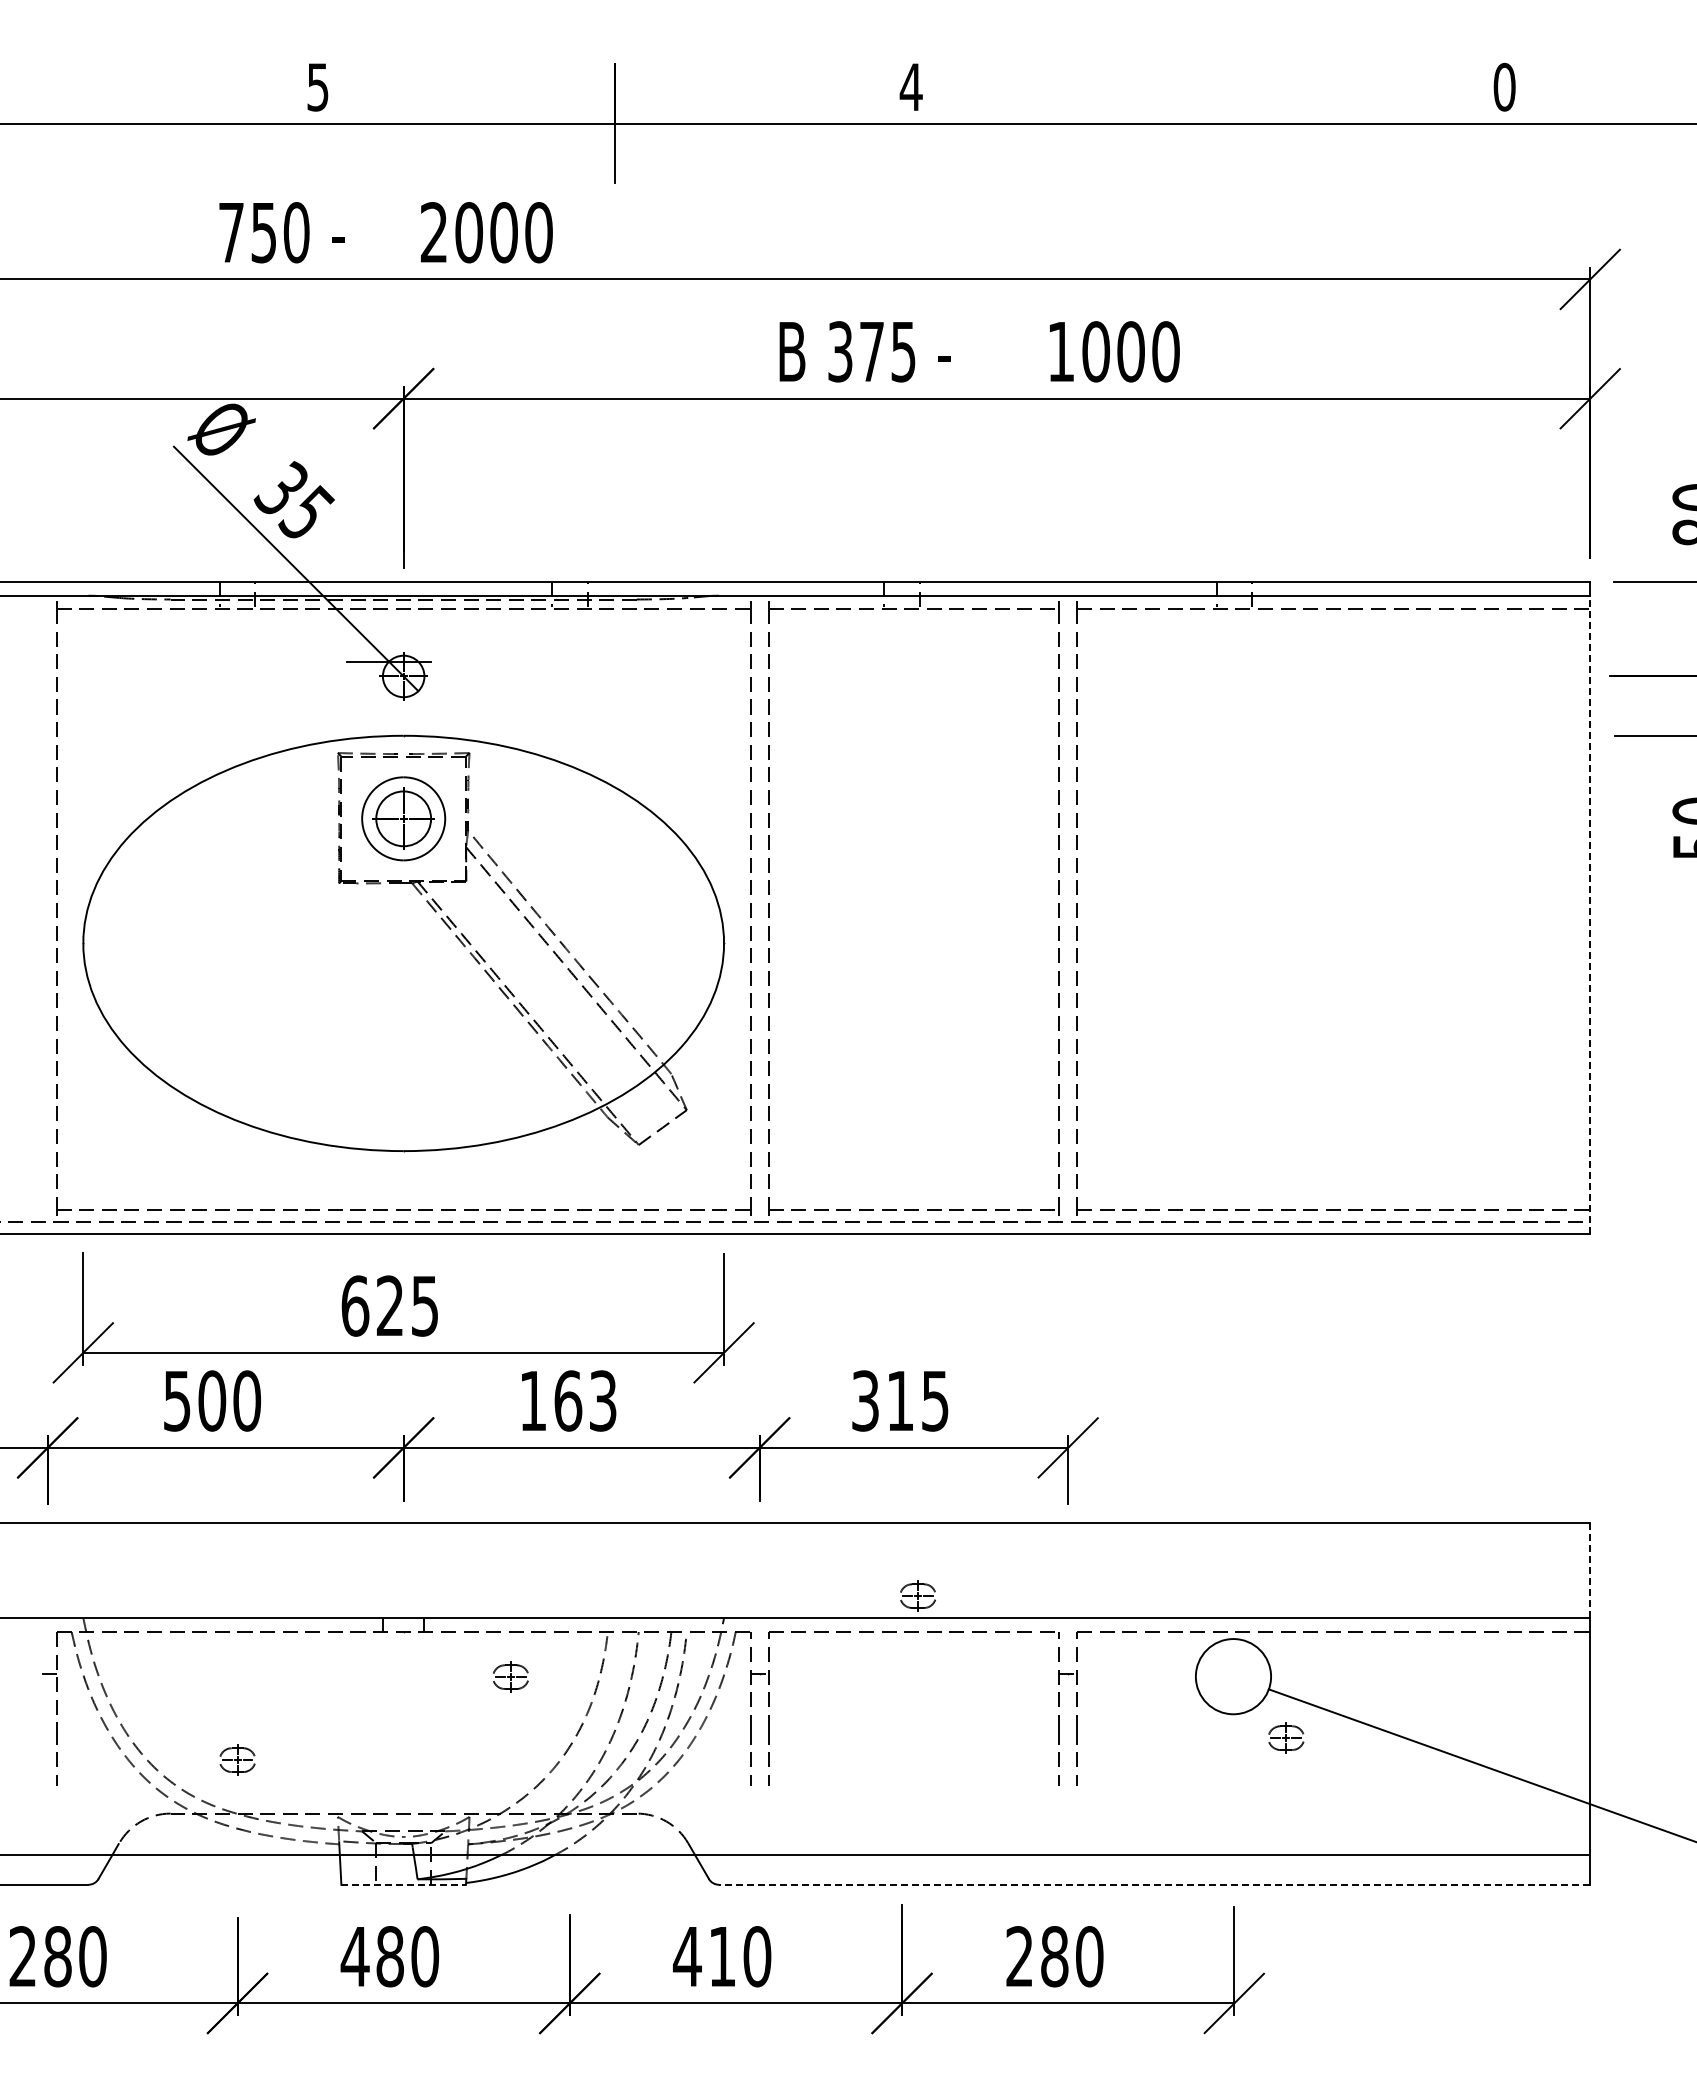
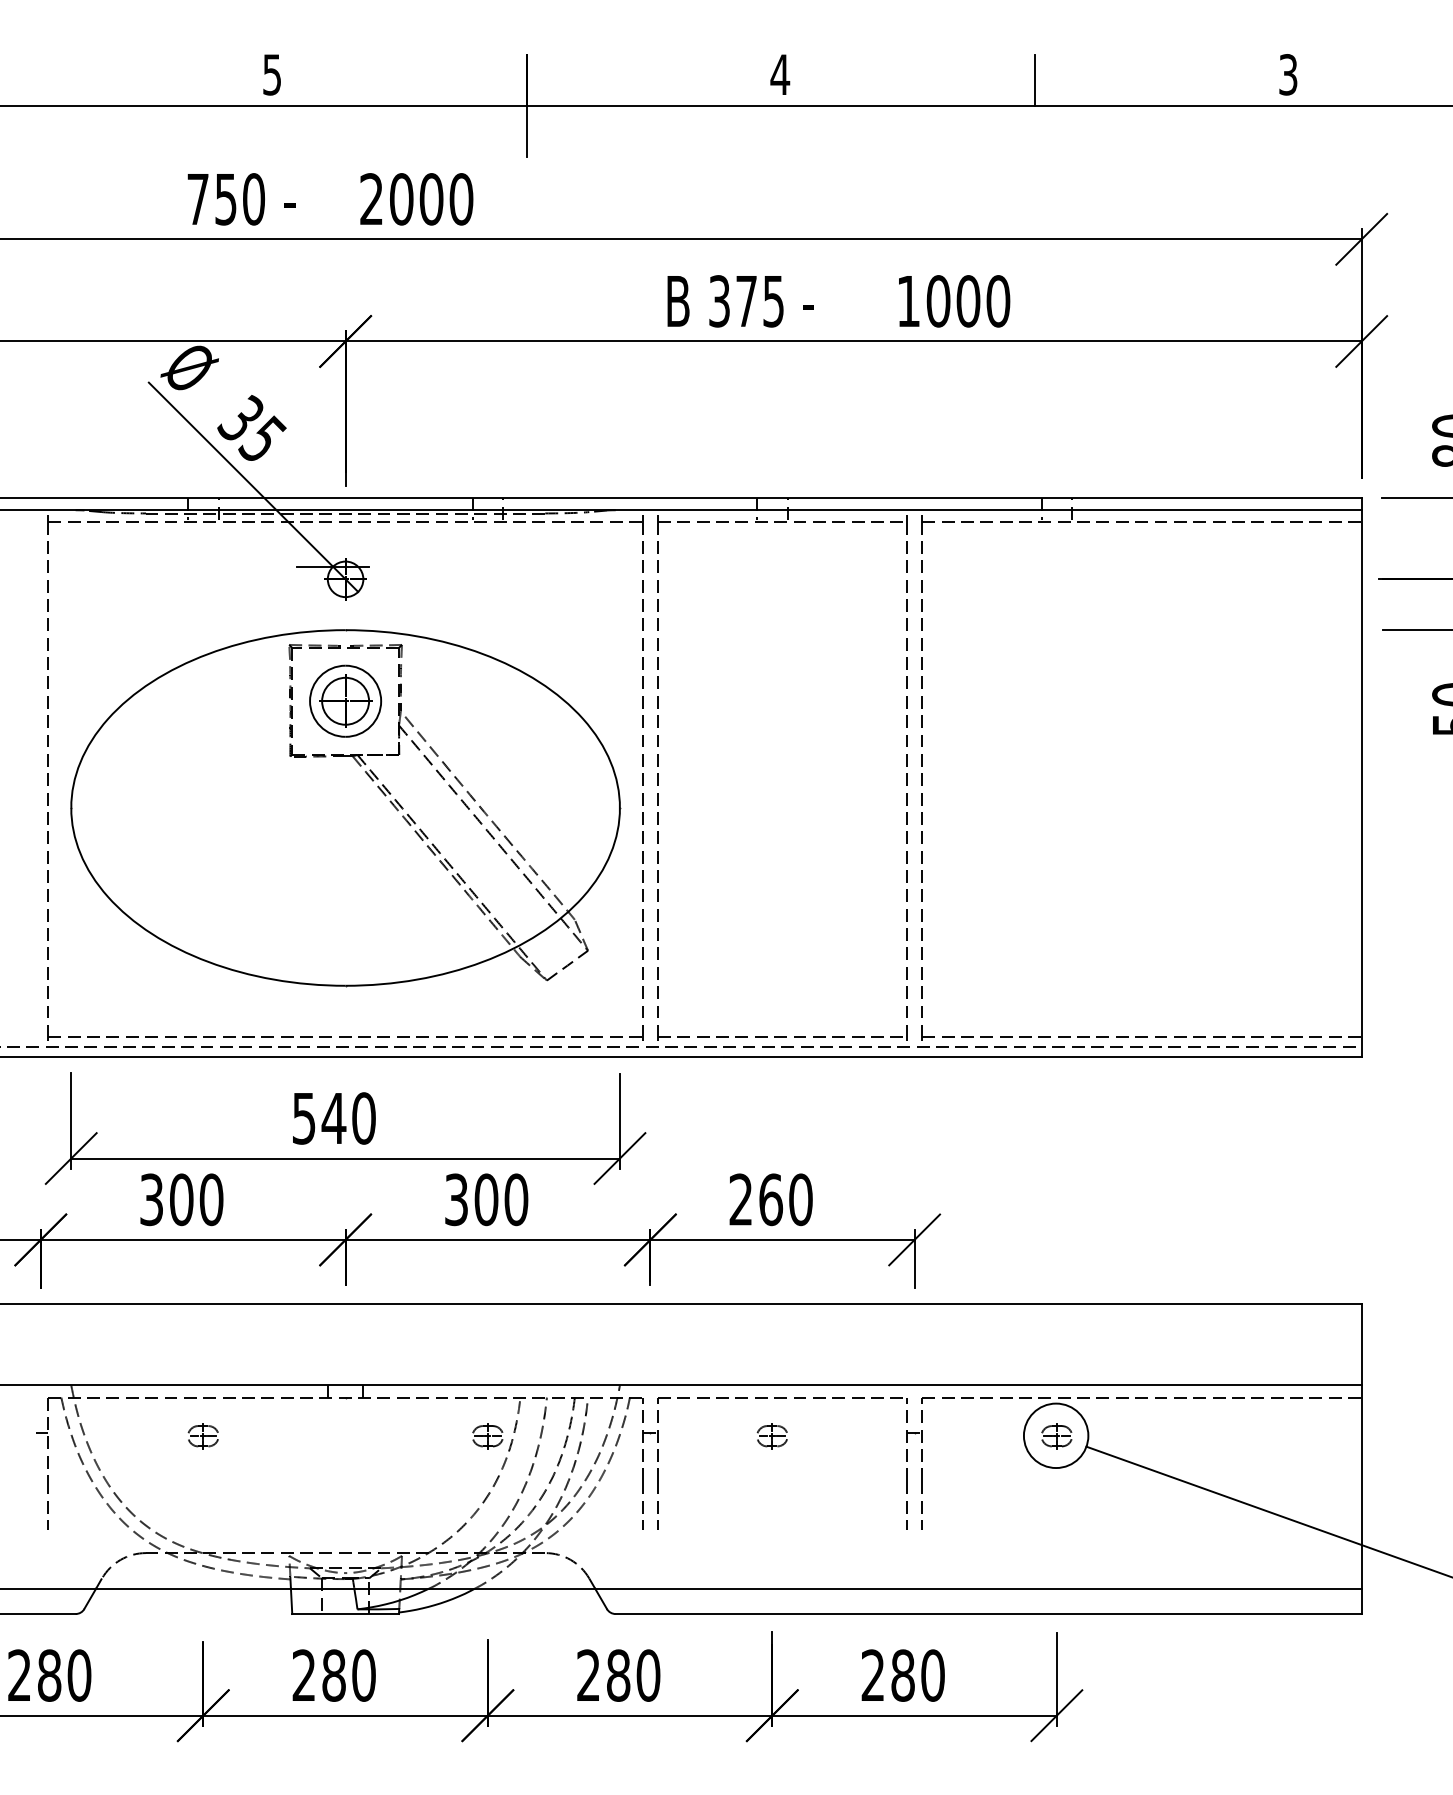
text: (1504, 87) -> (1288, 75), 0 -> 3
line: (1208, 93) -> (1034, 80), added
line: (1590, 914) -> (1361, 783), dashed -> solid
text: (390, 1305) -> (334, 1117), 625 -> 540
text: (177, 1400) -> (151, 1199), 500 -> 300
text: (568, 1400) -> (486, 1199), 163 -> 300
text: (900, 1400) -> (771, 1199), 315 -> 260
line: (1590, 1570) -> (1361, 1344), dashed -> solid
part: (917, 1595) -> (771, 1435), moved
part: (510, 1676) -> (487, 1435), moved
part: (1286, 1737) -> (1057, 1435), moved
part: (237, 1759) -> (203, 1435), moved
line: (404, 1884) -> (346, 1613), dashed -> solid
line: (1154, 1884) -> (988, 1613), dashed -> solid
text: (354, 1956) -> (303, 1675), 480 -> 280
text: (704, 1956) -> (603, 1675), 410 -> 280

